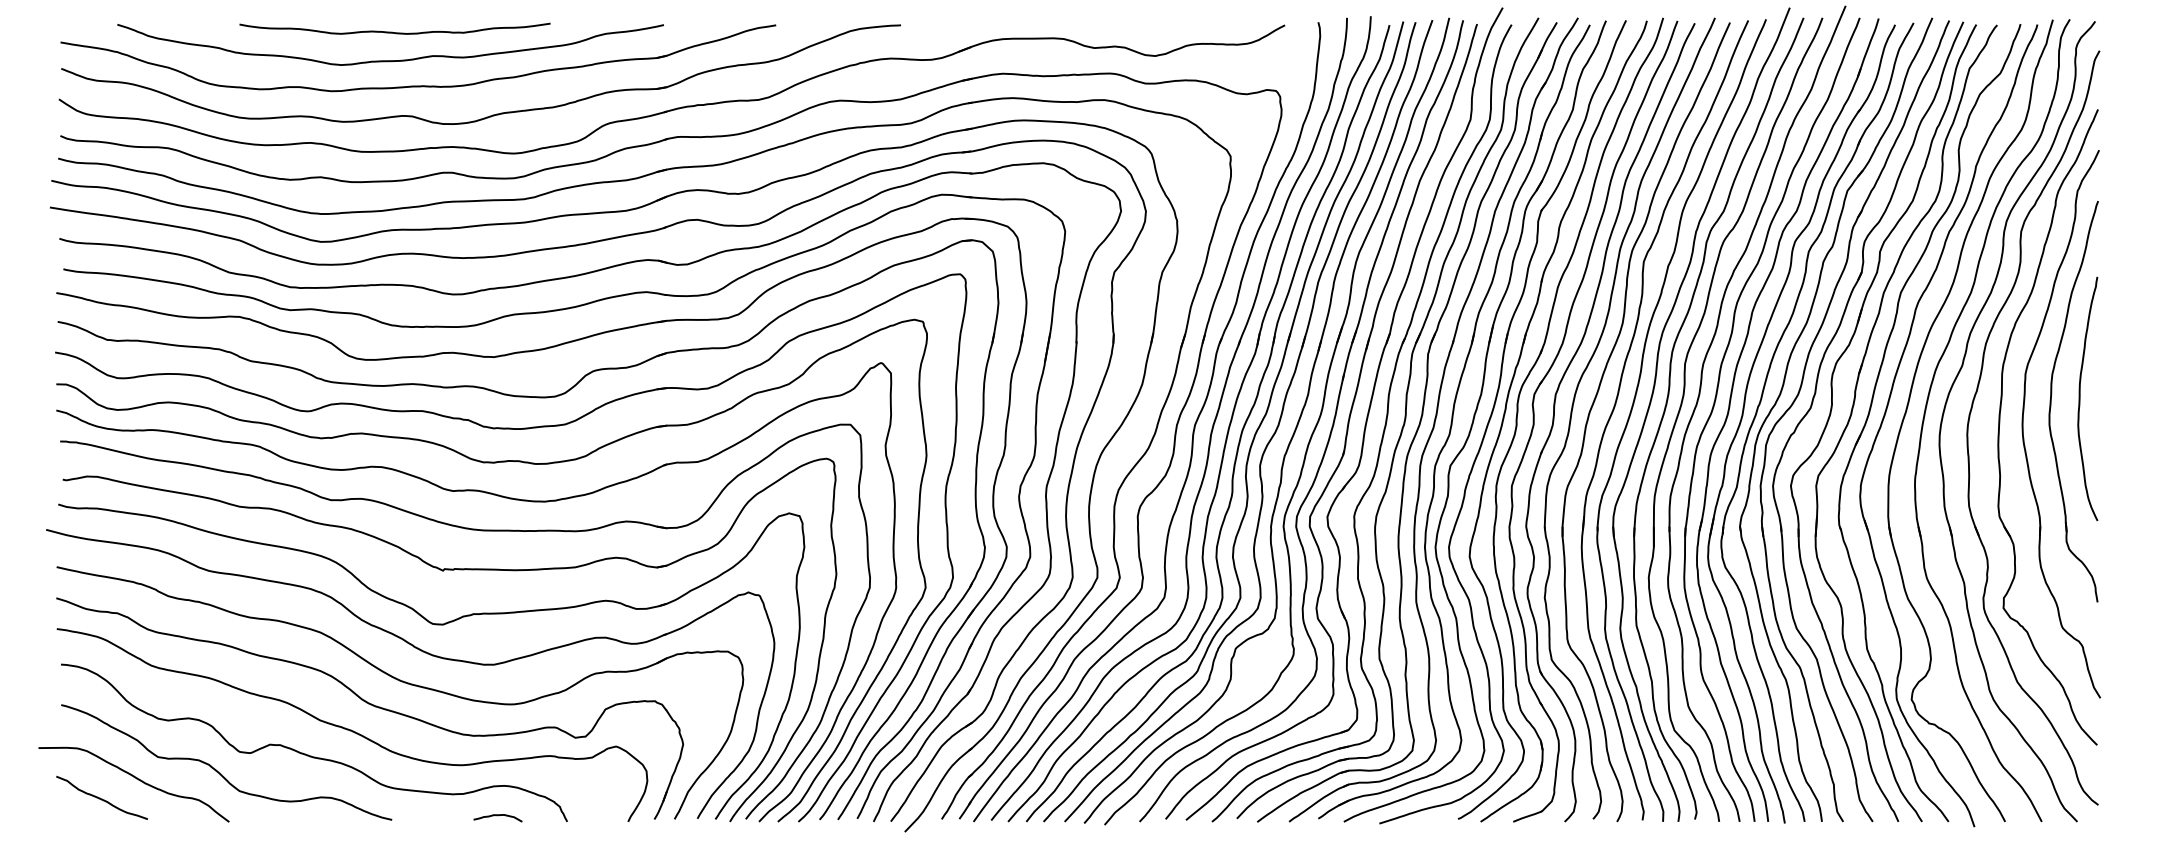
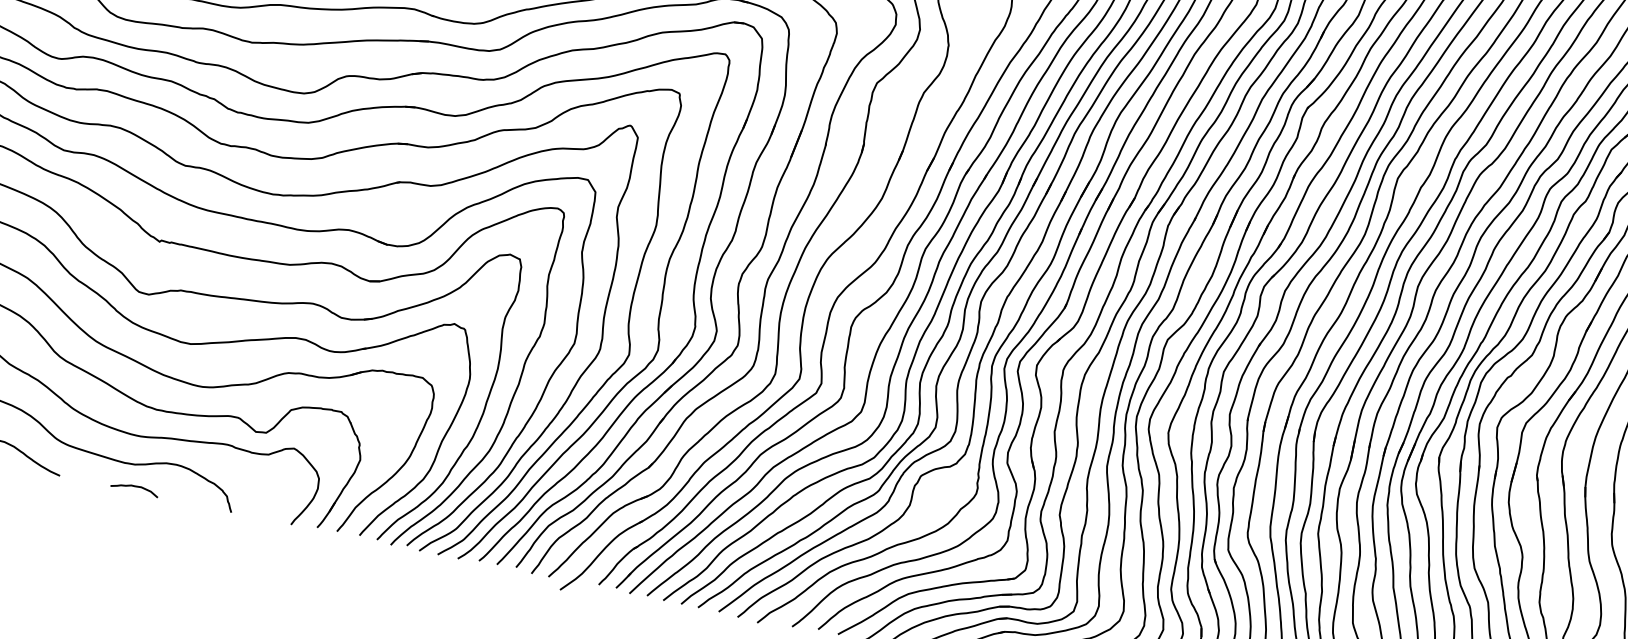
curve: (497, 816) -> (134, 487), moved

